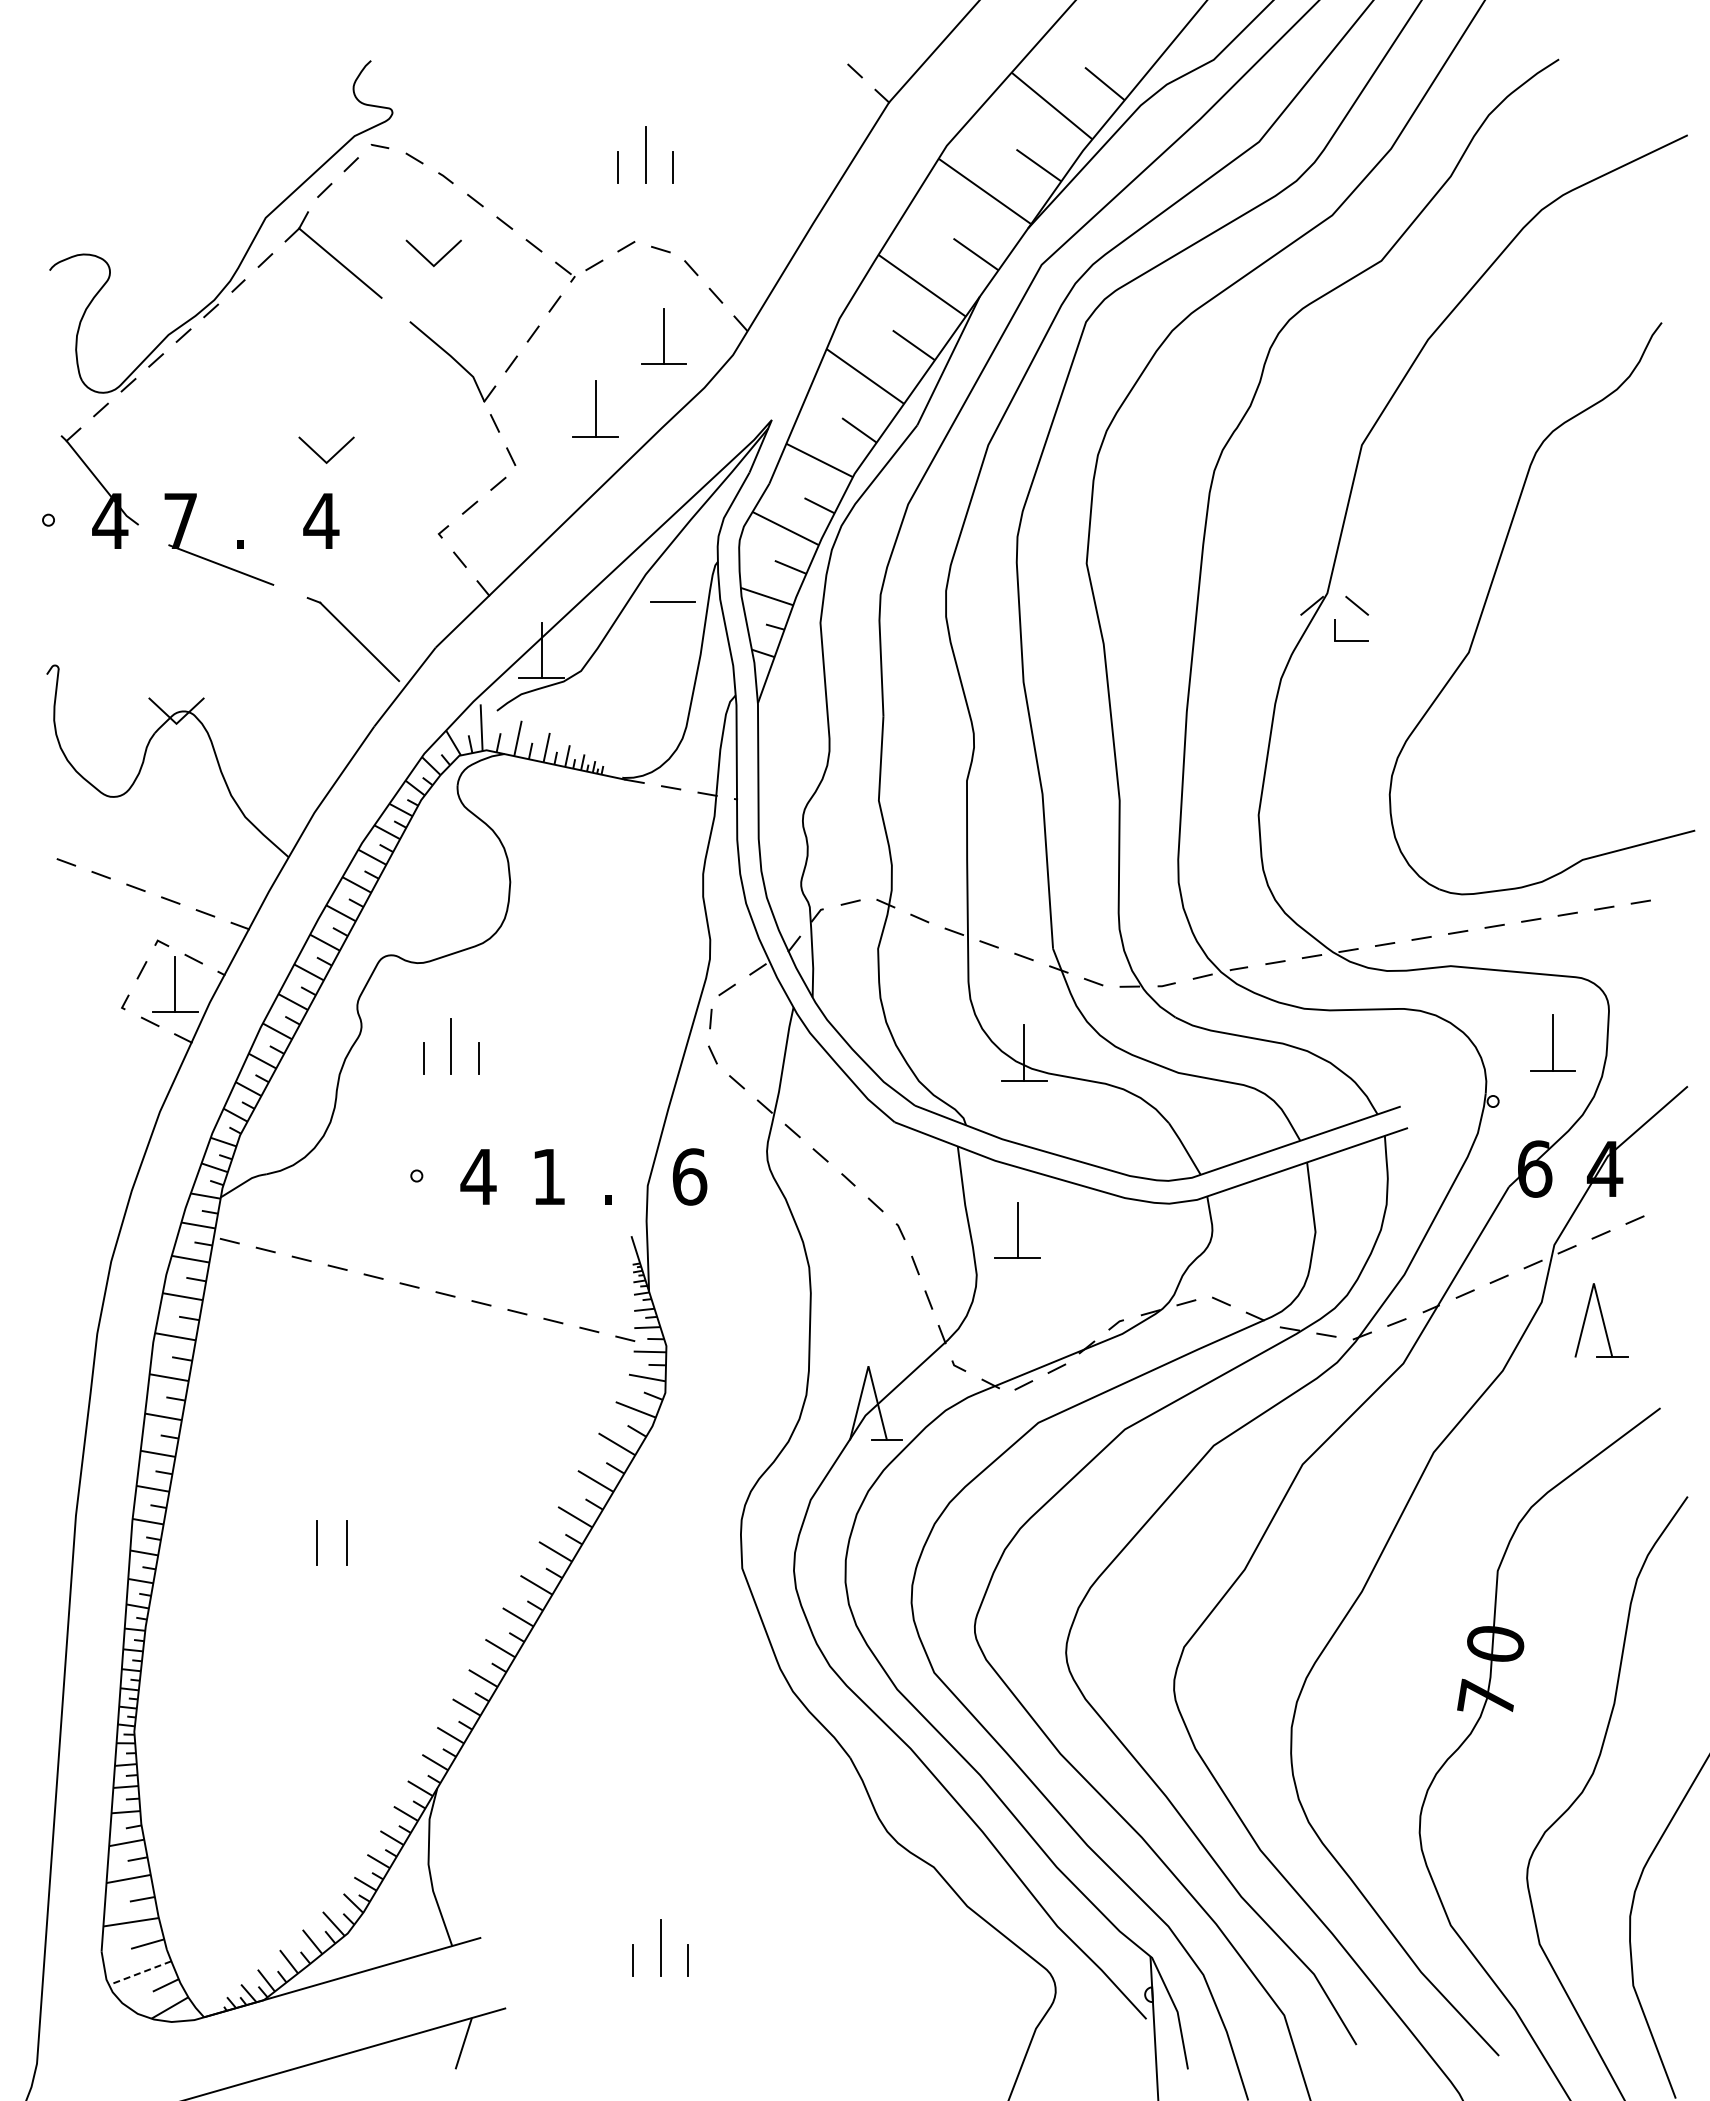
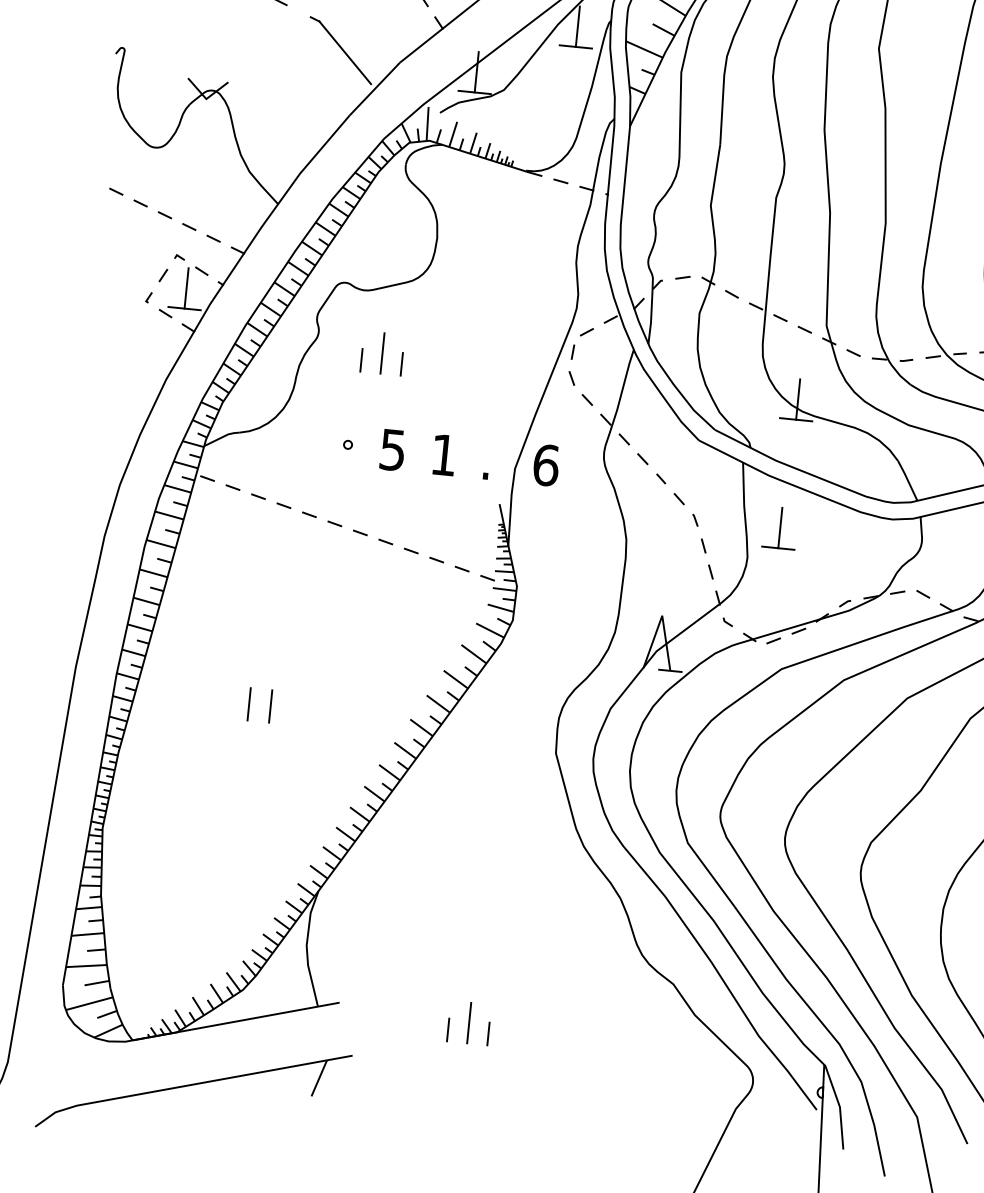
line: (673, 574) -> (578, 26), added
text: (478, 1177) -> (392, 450), 4 -> 5
line: (139, 1973) -> (88, 1003), dashed -> solid

